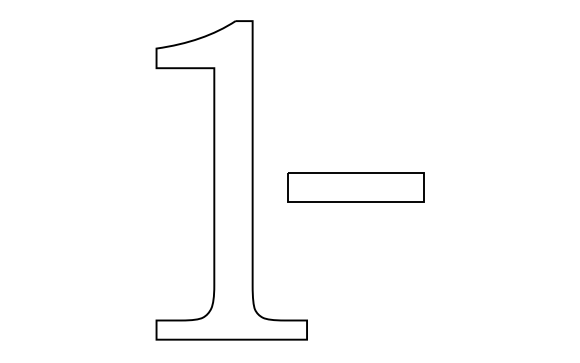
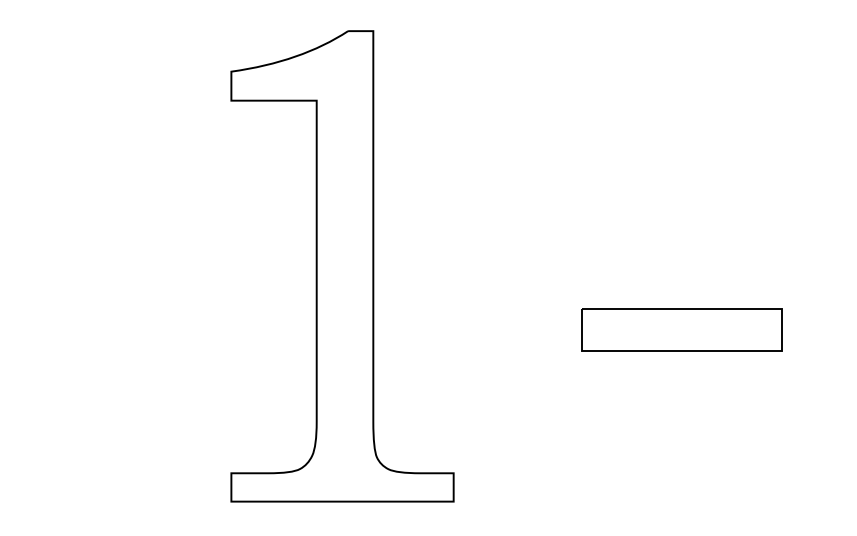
part: (355, 187) -> (681, 330), moved

